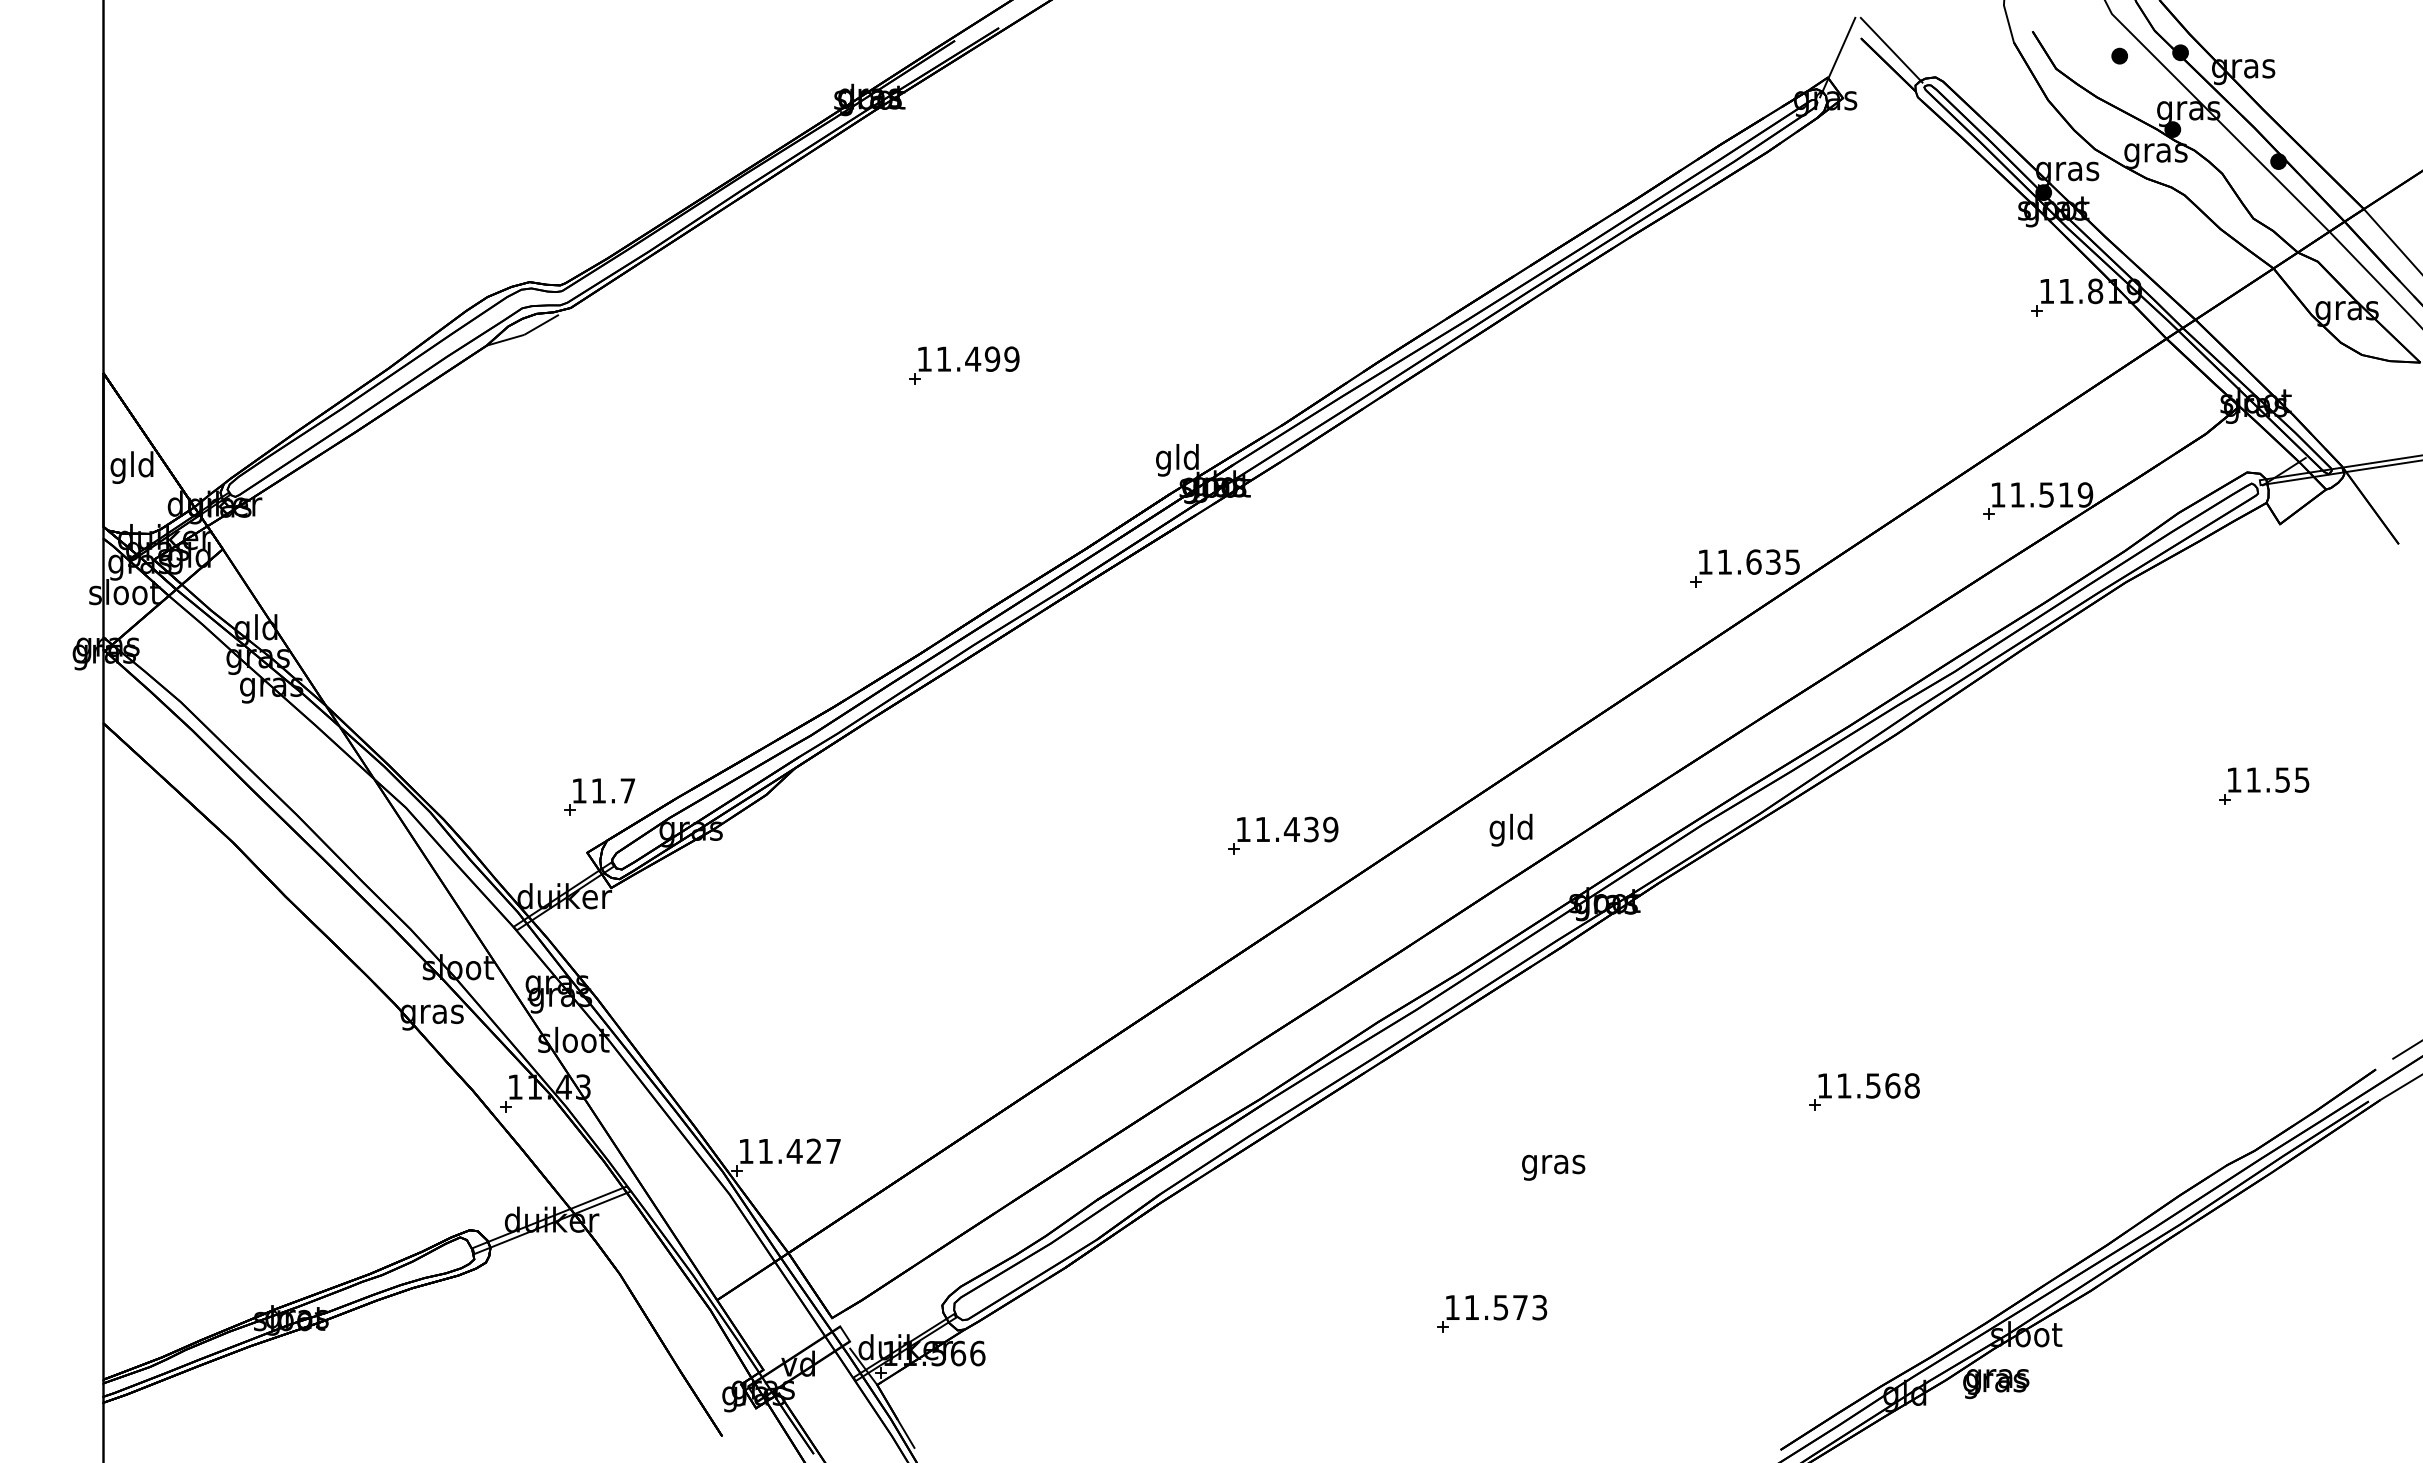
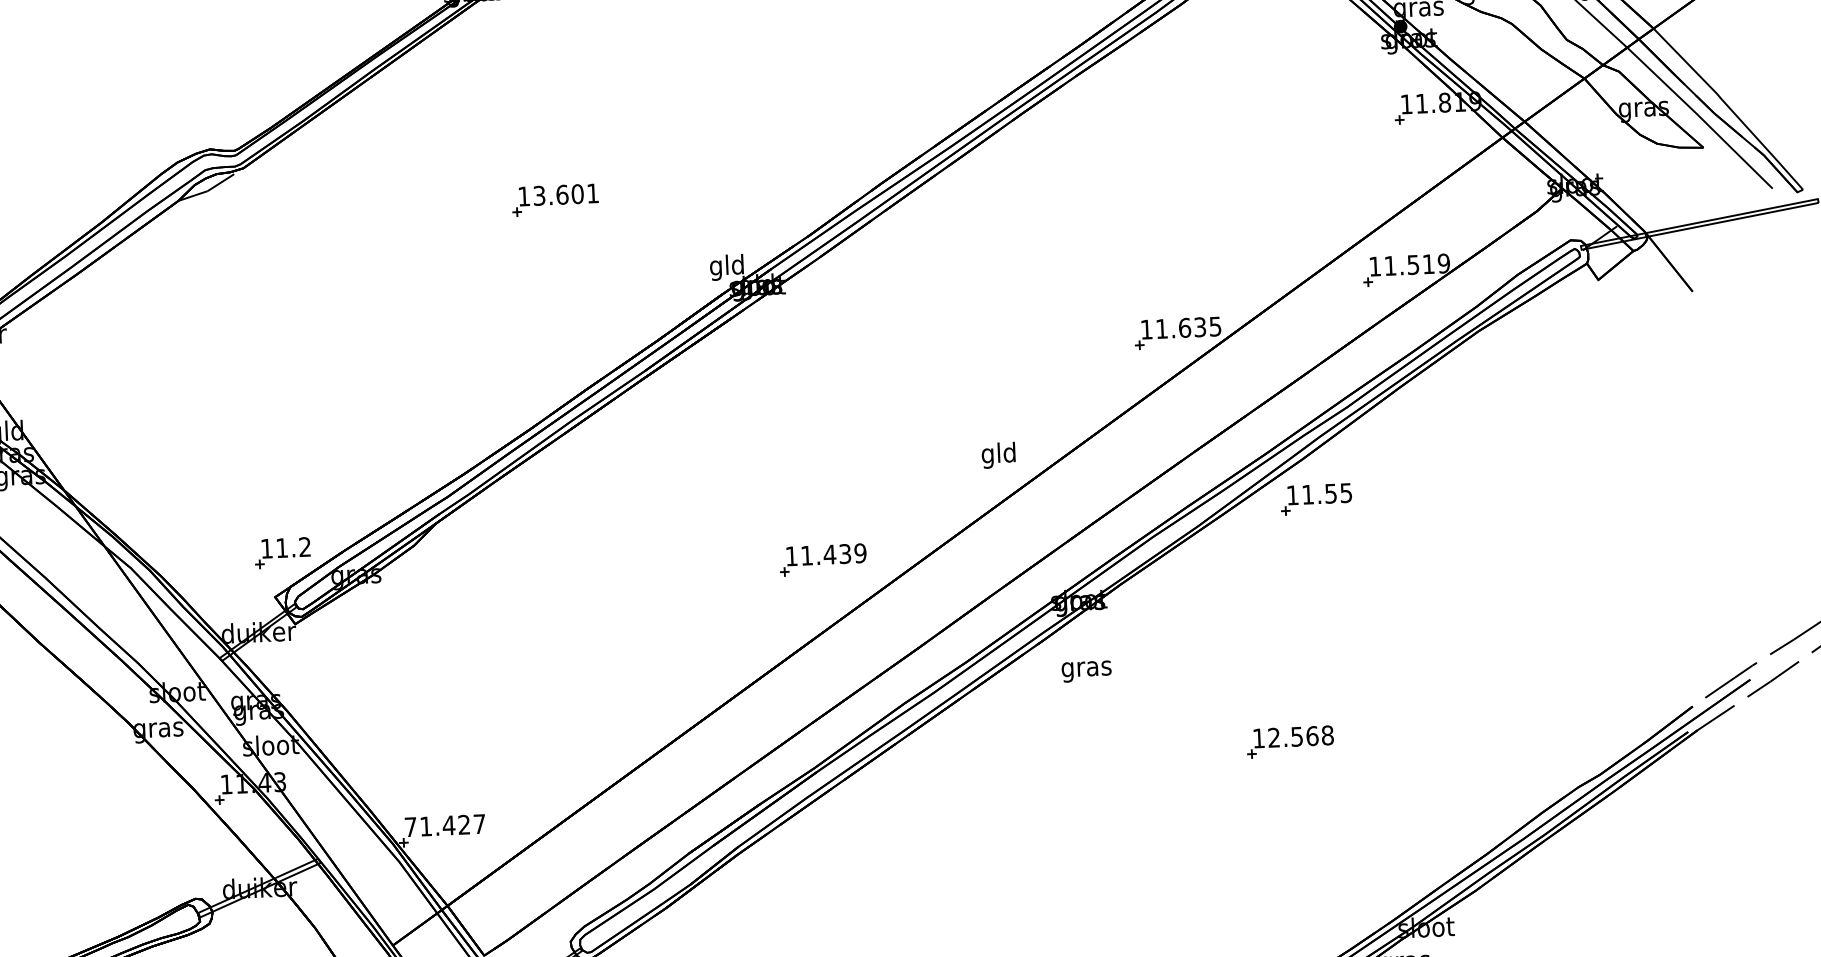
text: (977, 358) -> (565, 194), 11.499 -> 13.601
part: (2264, 785) -> (1316, 498), moved
text: (627, 790) -> (304, 546), 11.7 -> 11.2
text: (1510, 829) -> (998, 454), moved
text: (1844, 1085) -> (1274, 737), 11.568 -> 12.568
text: (746, 1151) -> (410, 827), 11.427 -> 71.427
text: (1553, 1167) -> (1086, 671), moved
part: (1492, 1313) -> (1004, 929), removed

